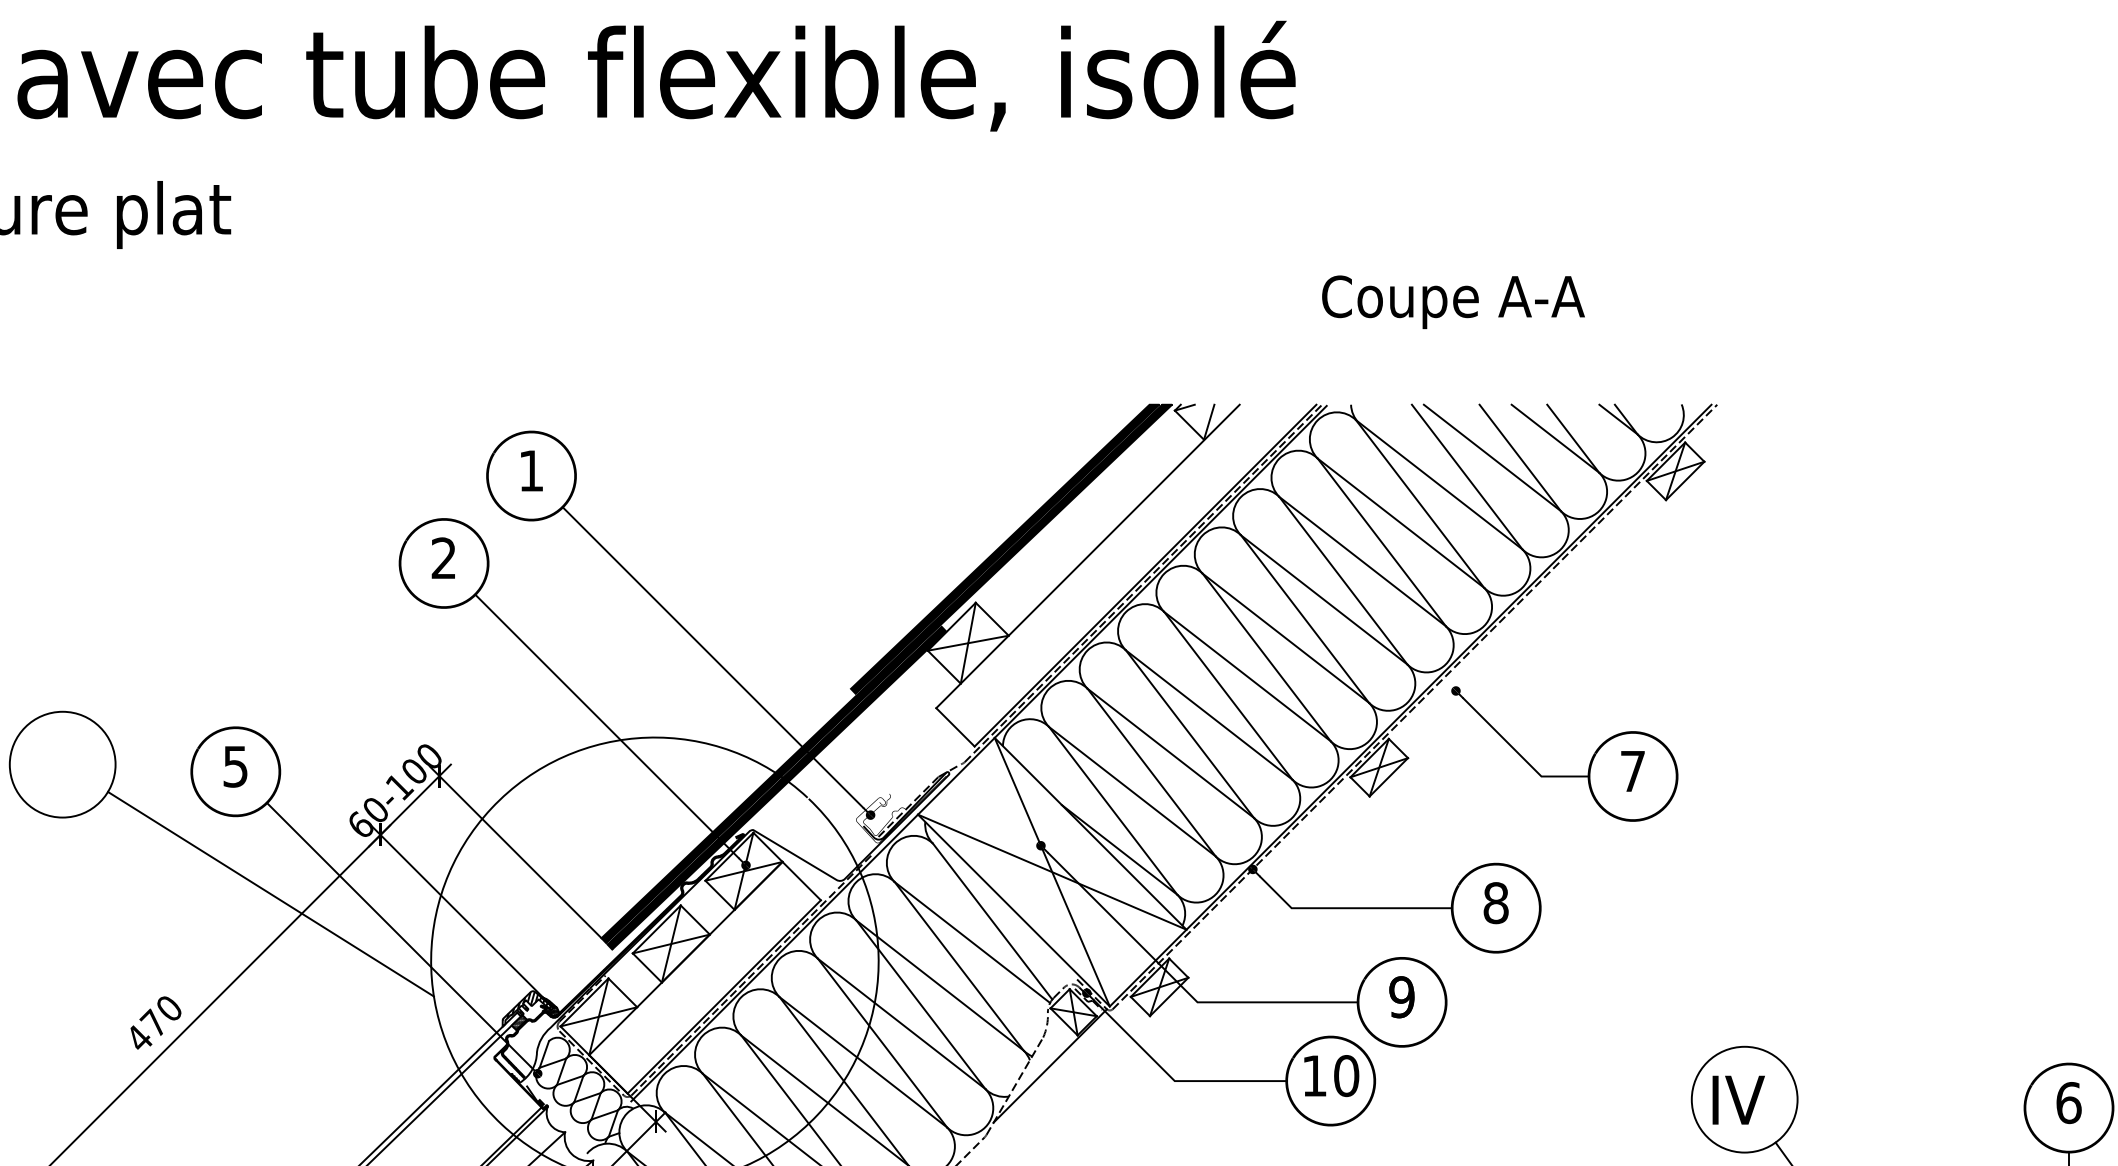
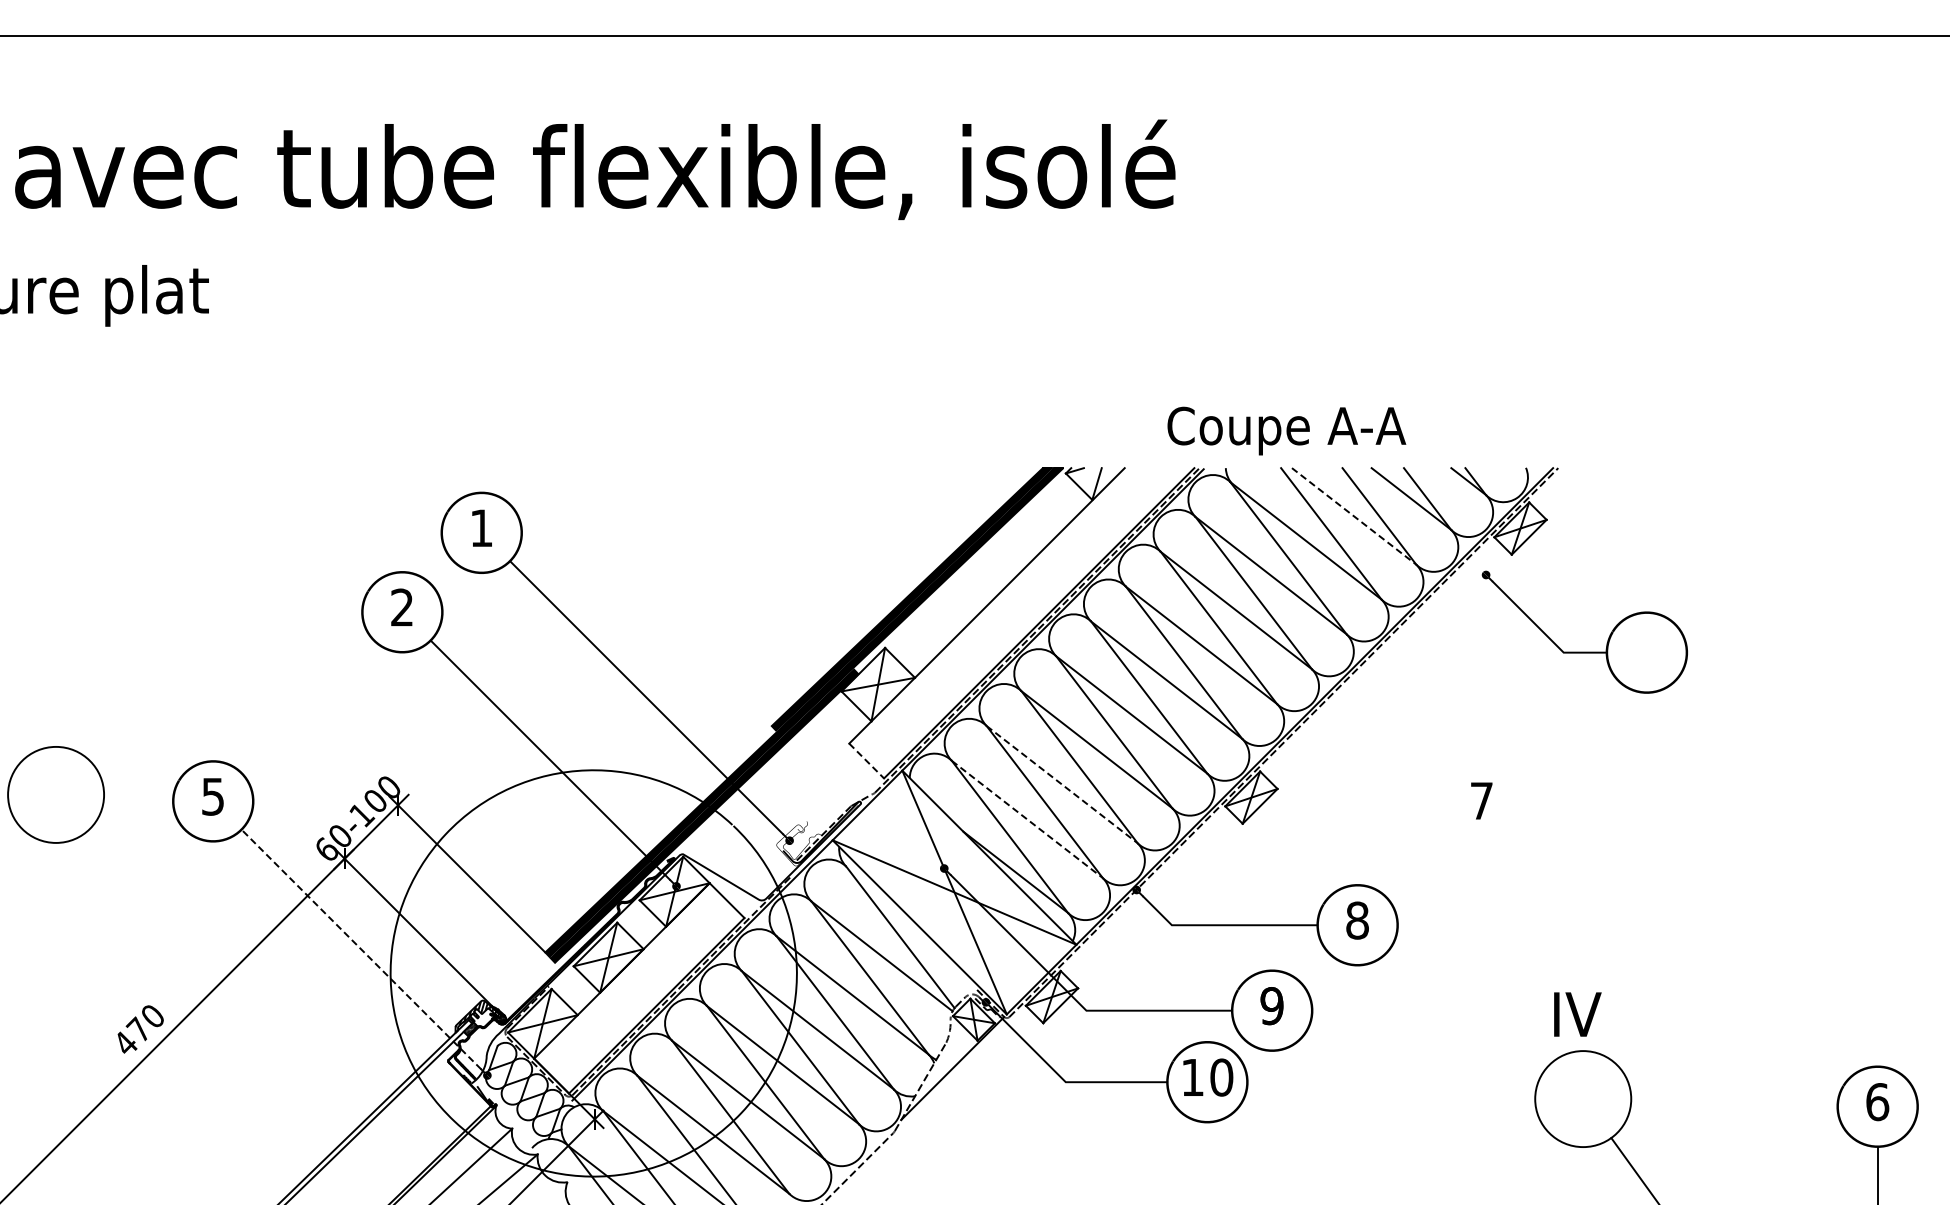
text: (1453, 301) -> (1286, 430), moved
line: (1492, 458) -> (1354, 516), solid -> dashed
line: (955, 727) -> (866, 761), solid -> dashed
line: (1171, 753) -> (1062, 784), solid -> dashed
part: (1564, 775) -> (1584, 651), moved
line: (1132, 791) -> (1027, 819), solid -> dashed
line: (271, 894) -> (245, 912), removed
line: (397, 933) -> (360, 948), solid -> dashed
text: (1738, 1100) -> (1577, 1014), moved

